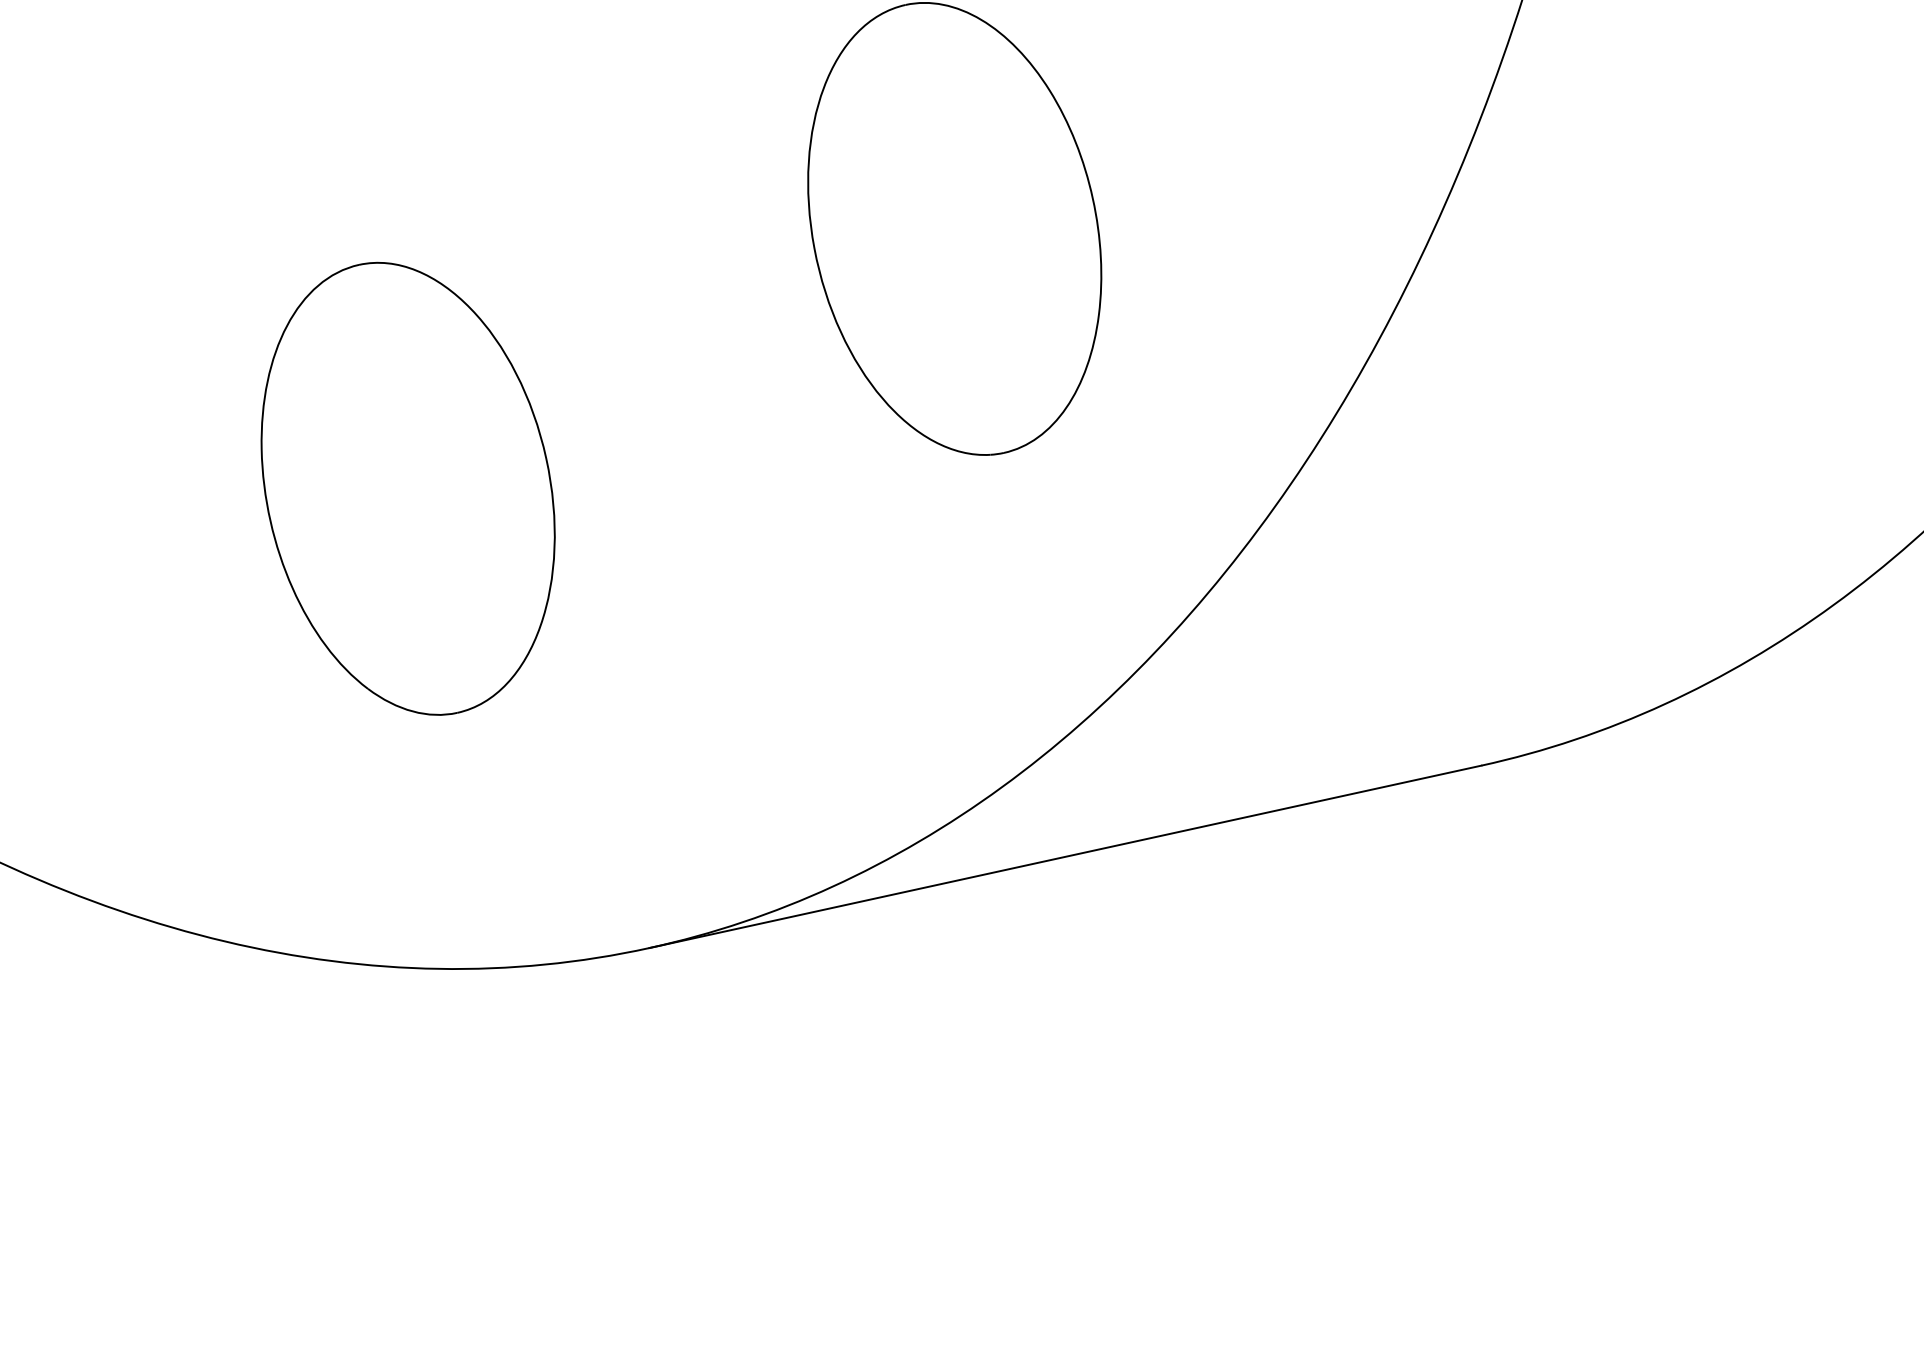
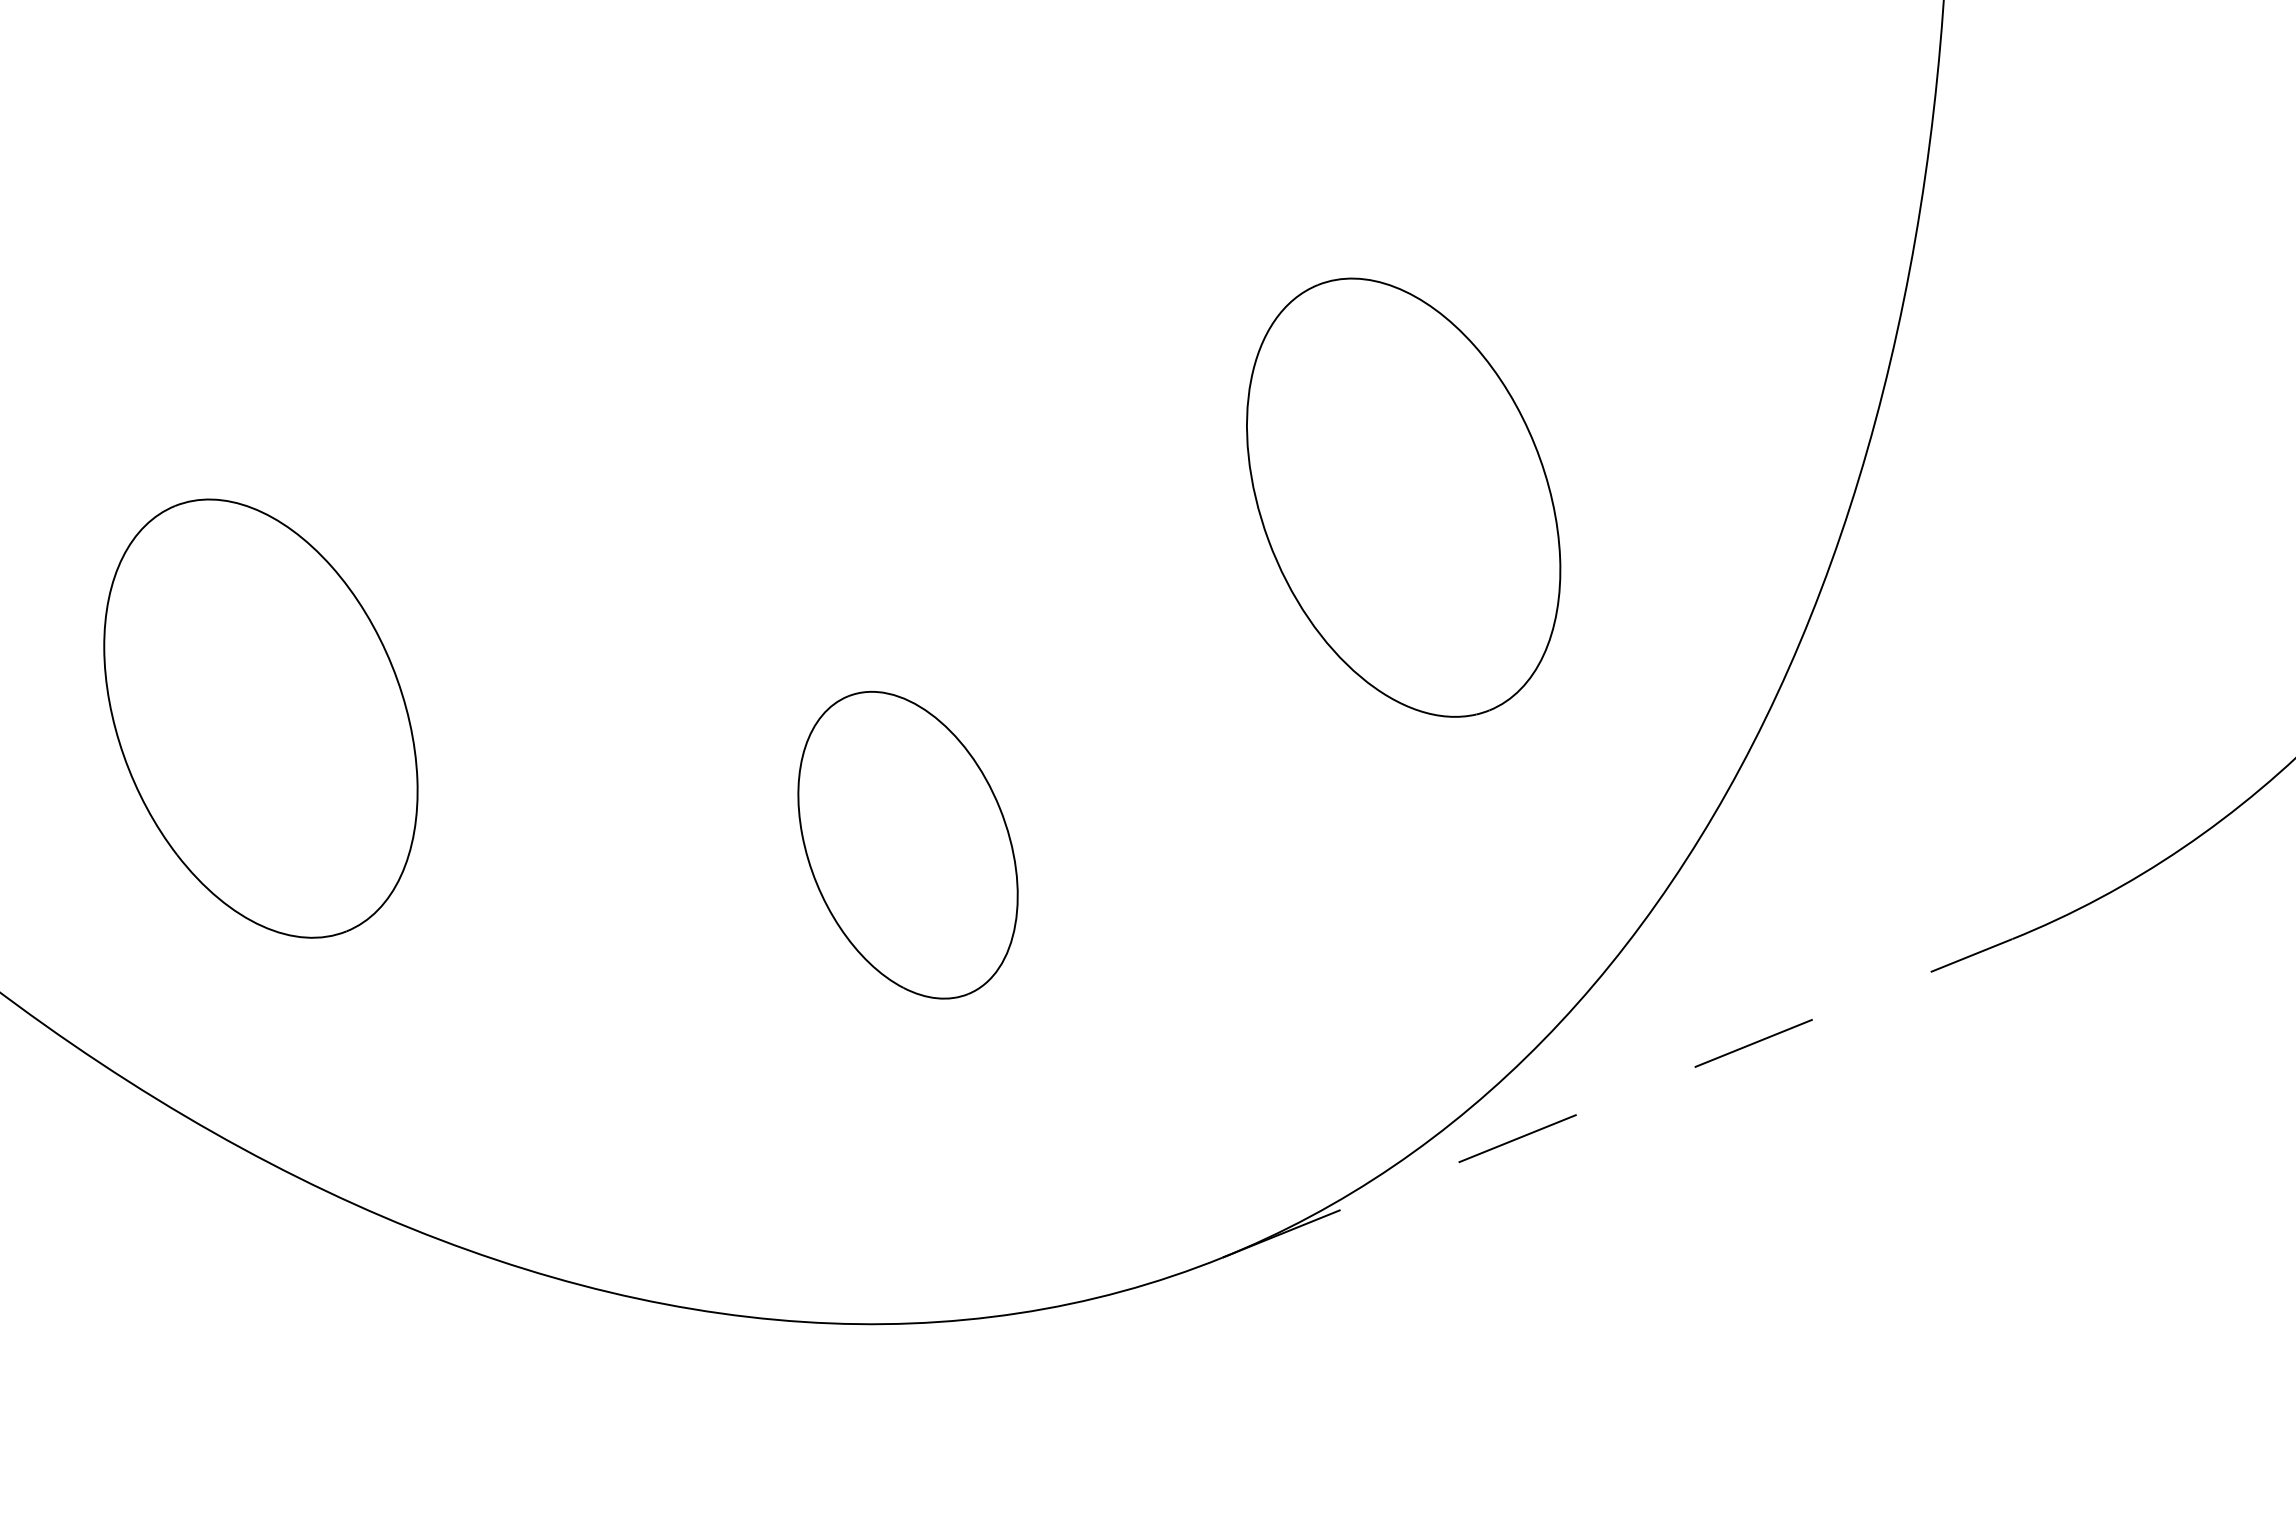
part: (407, 489) -> (907, 845), size x0.7
line: (1065, 856) -> (1617, 1098), solid -> dashed

